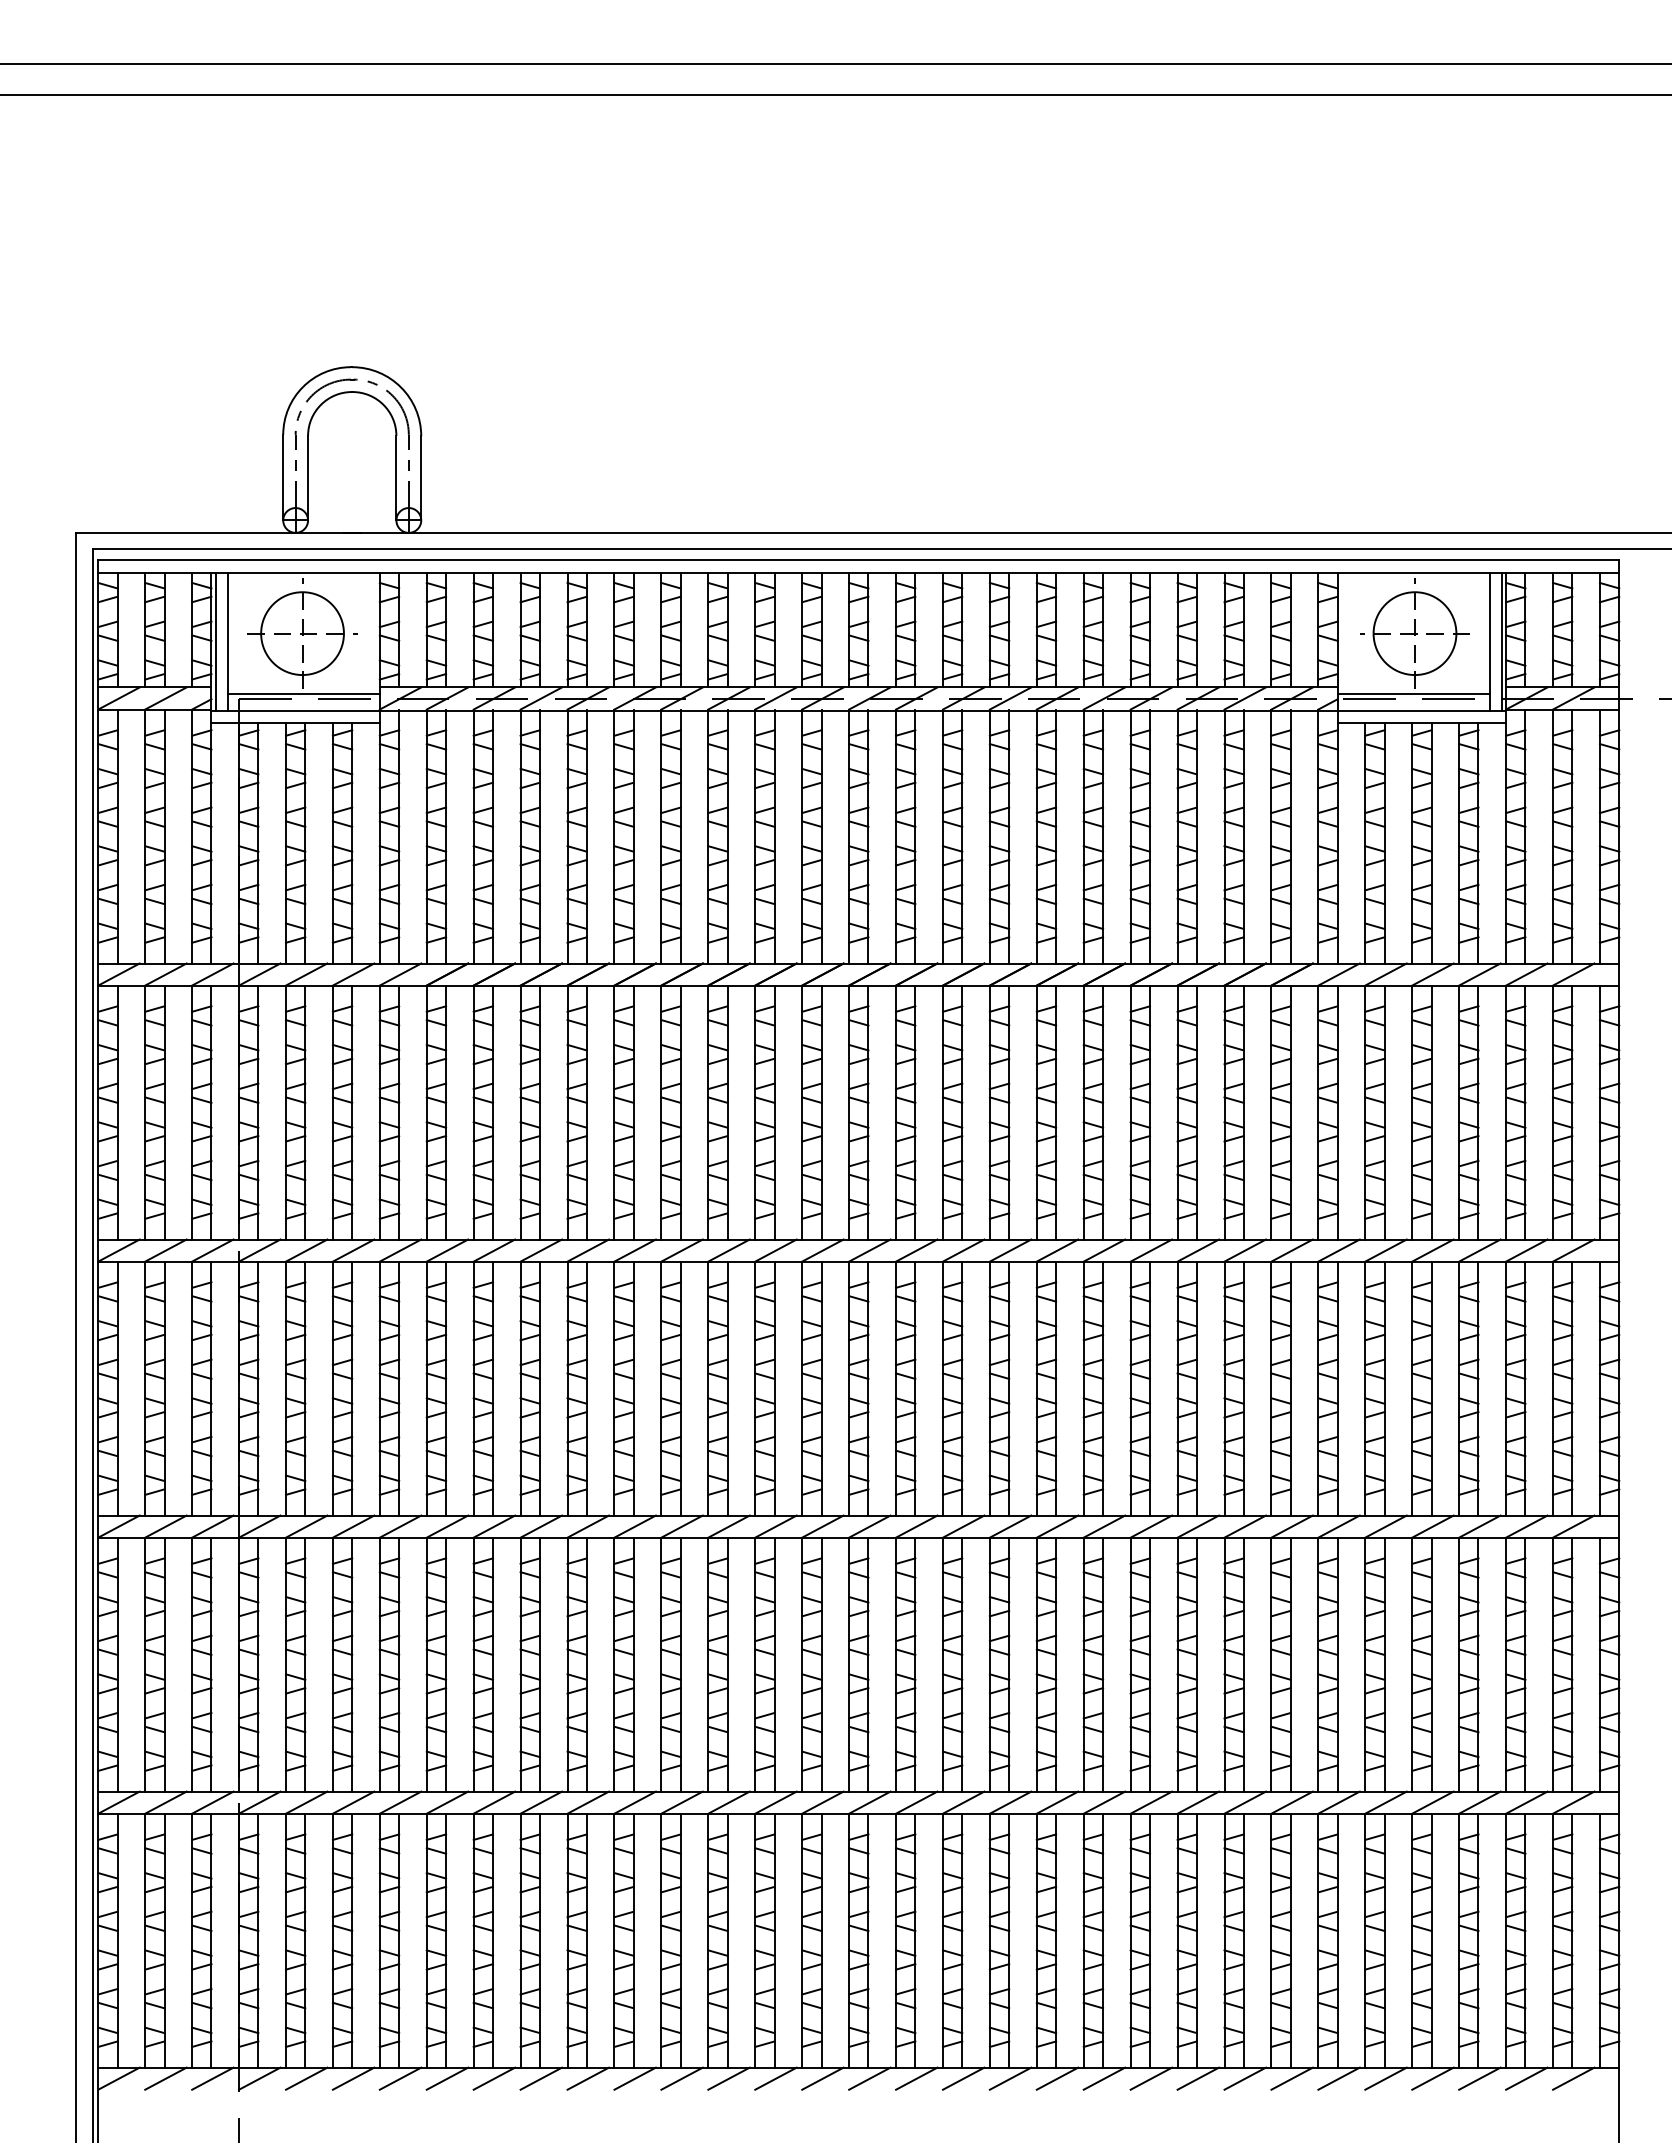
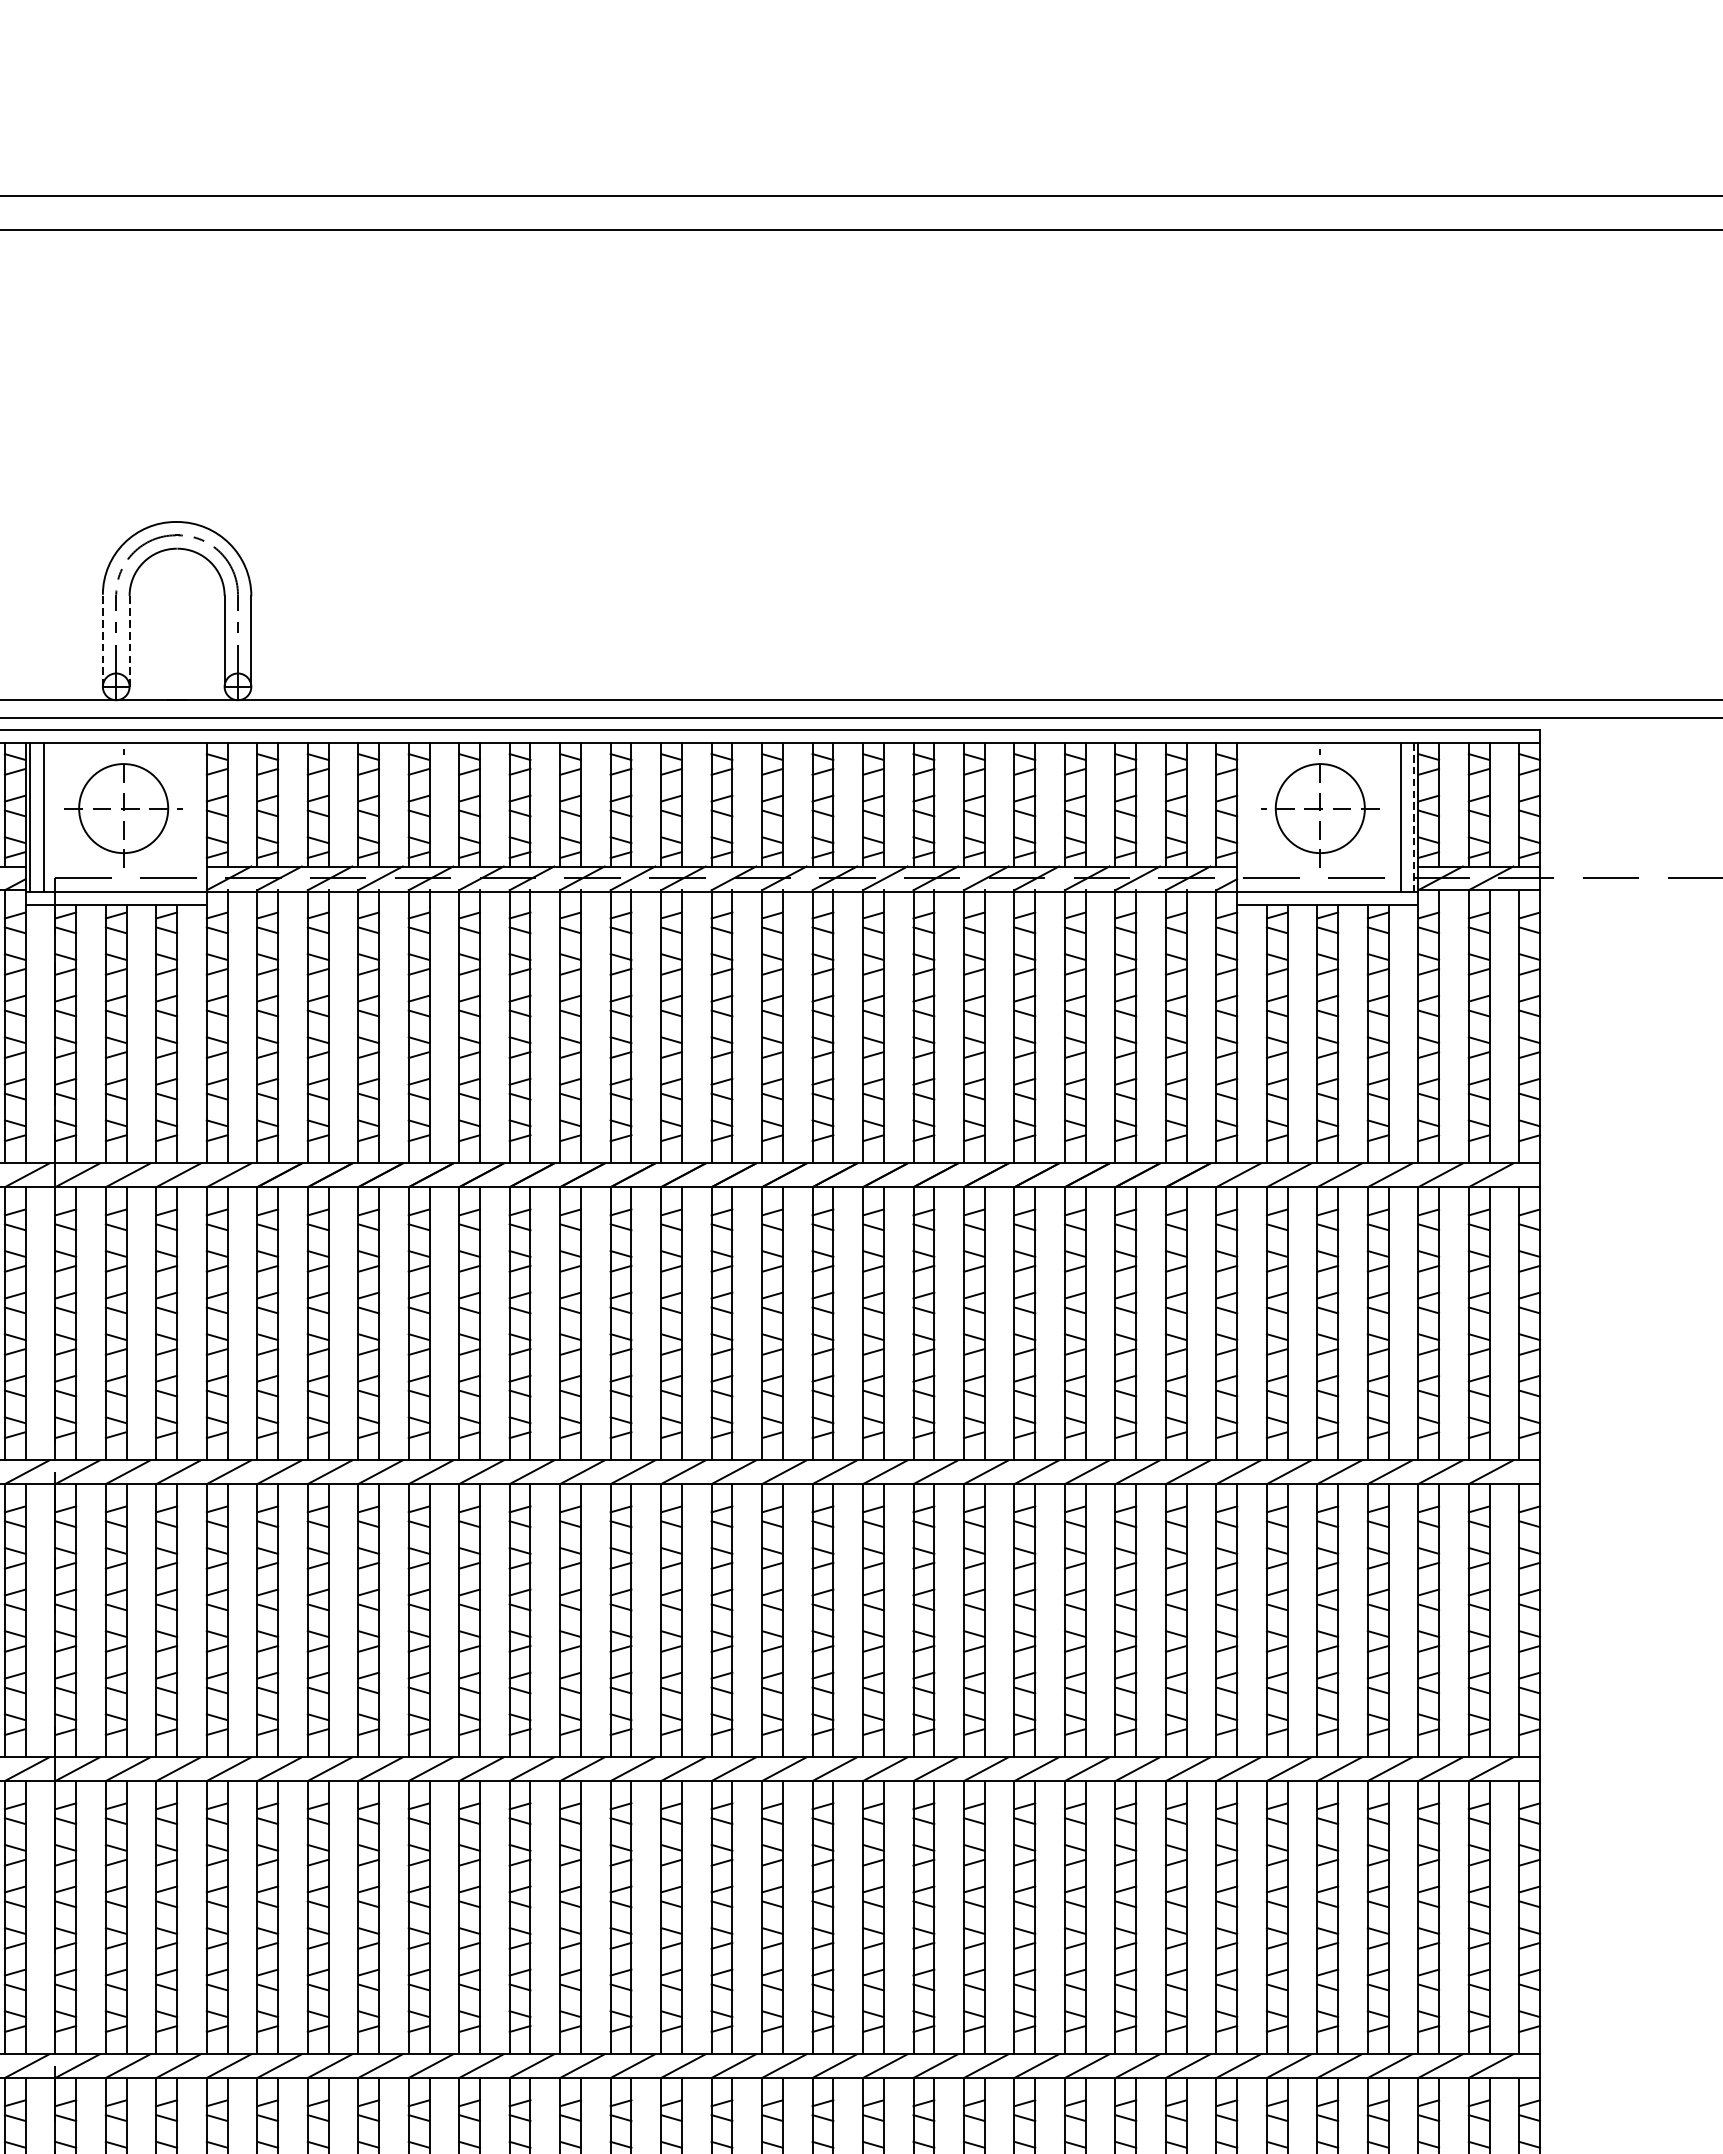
line: (283, 477) -> (103, 640), solid -> dashed
line: (308, 477) -> (130, 640), solid -> dashed
line: (1501, 642) -> (1413, 818), solid -> dashed
line: (303, 694) -> (124, 874), removed
line: (1413, 694) -> (1318, 874), removed

